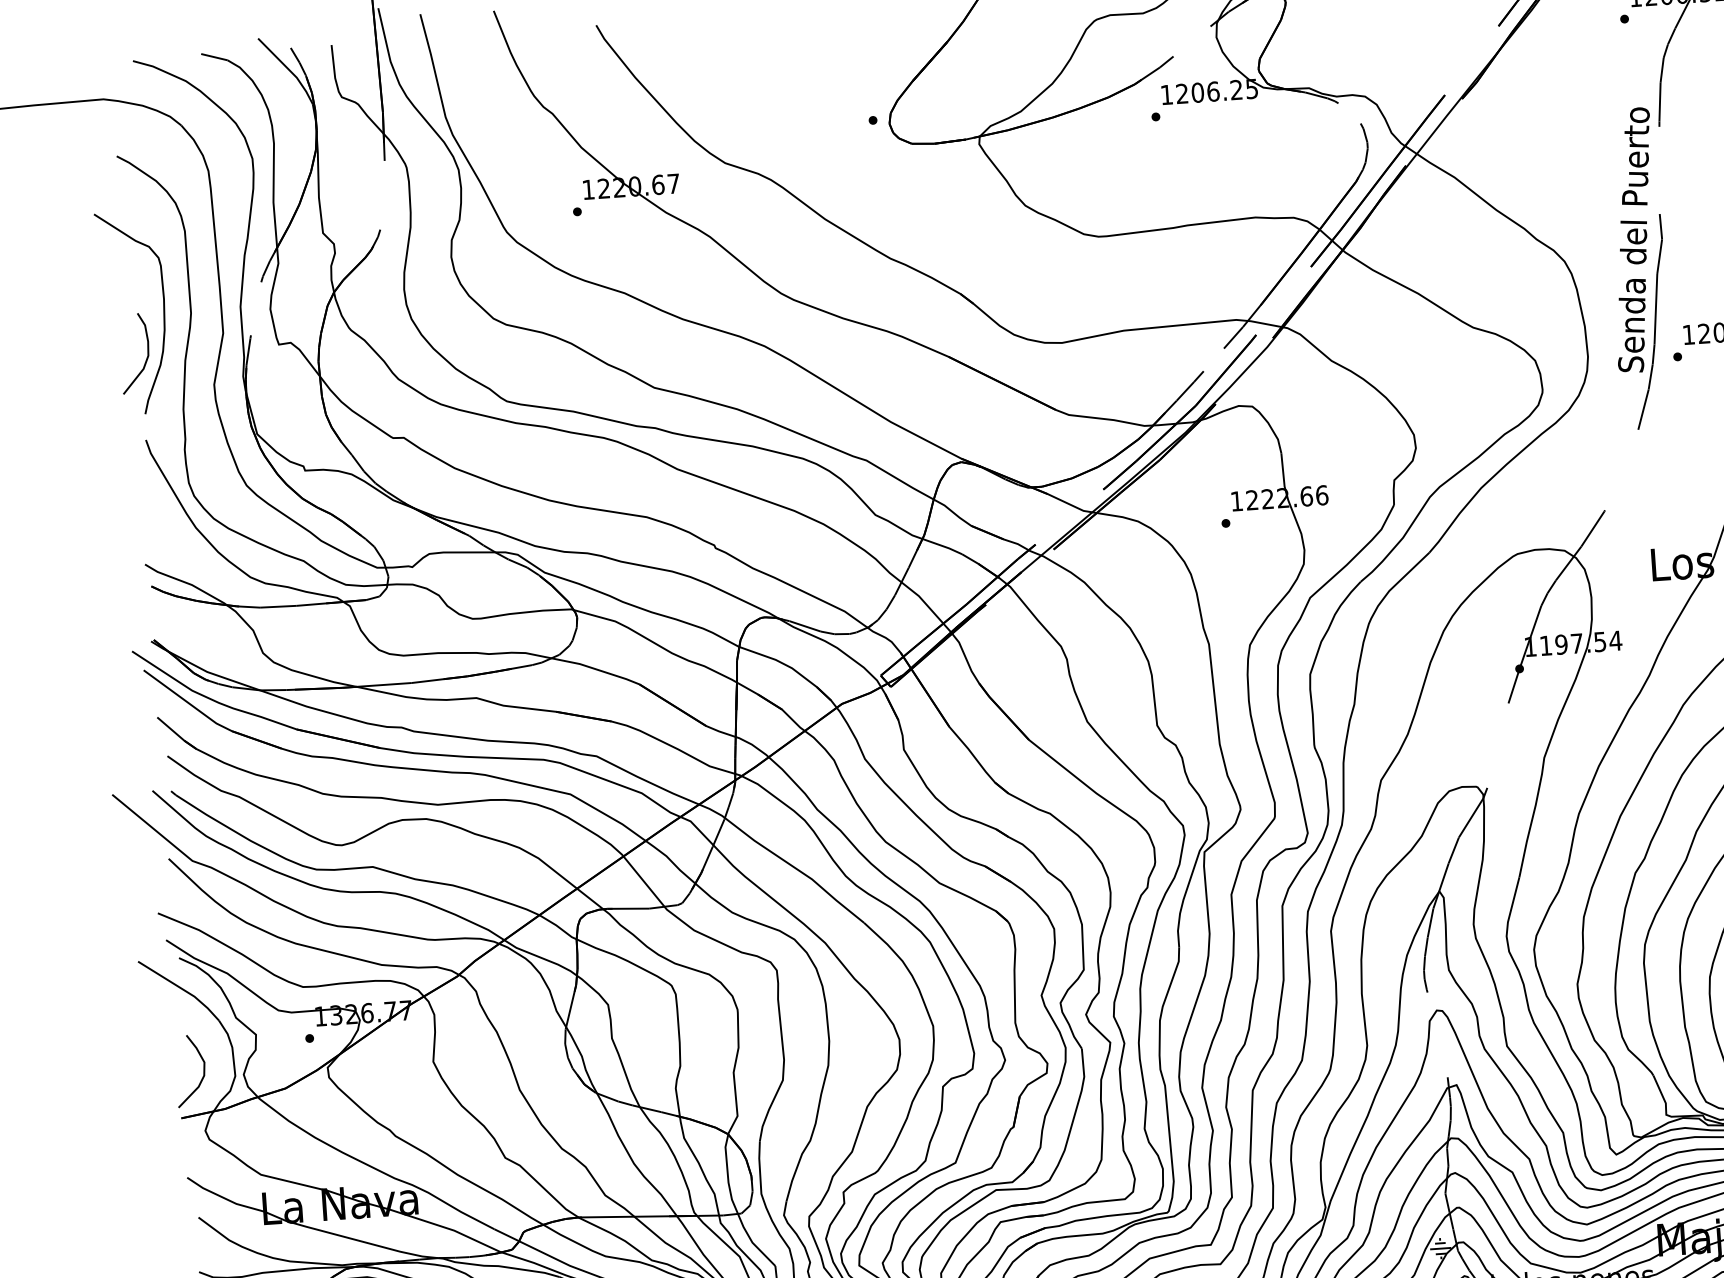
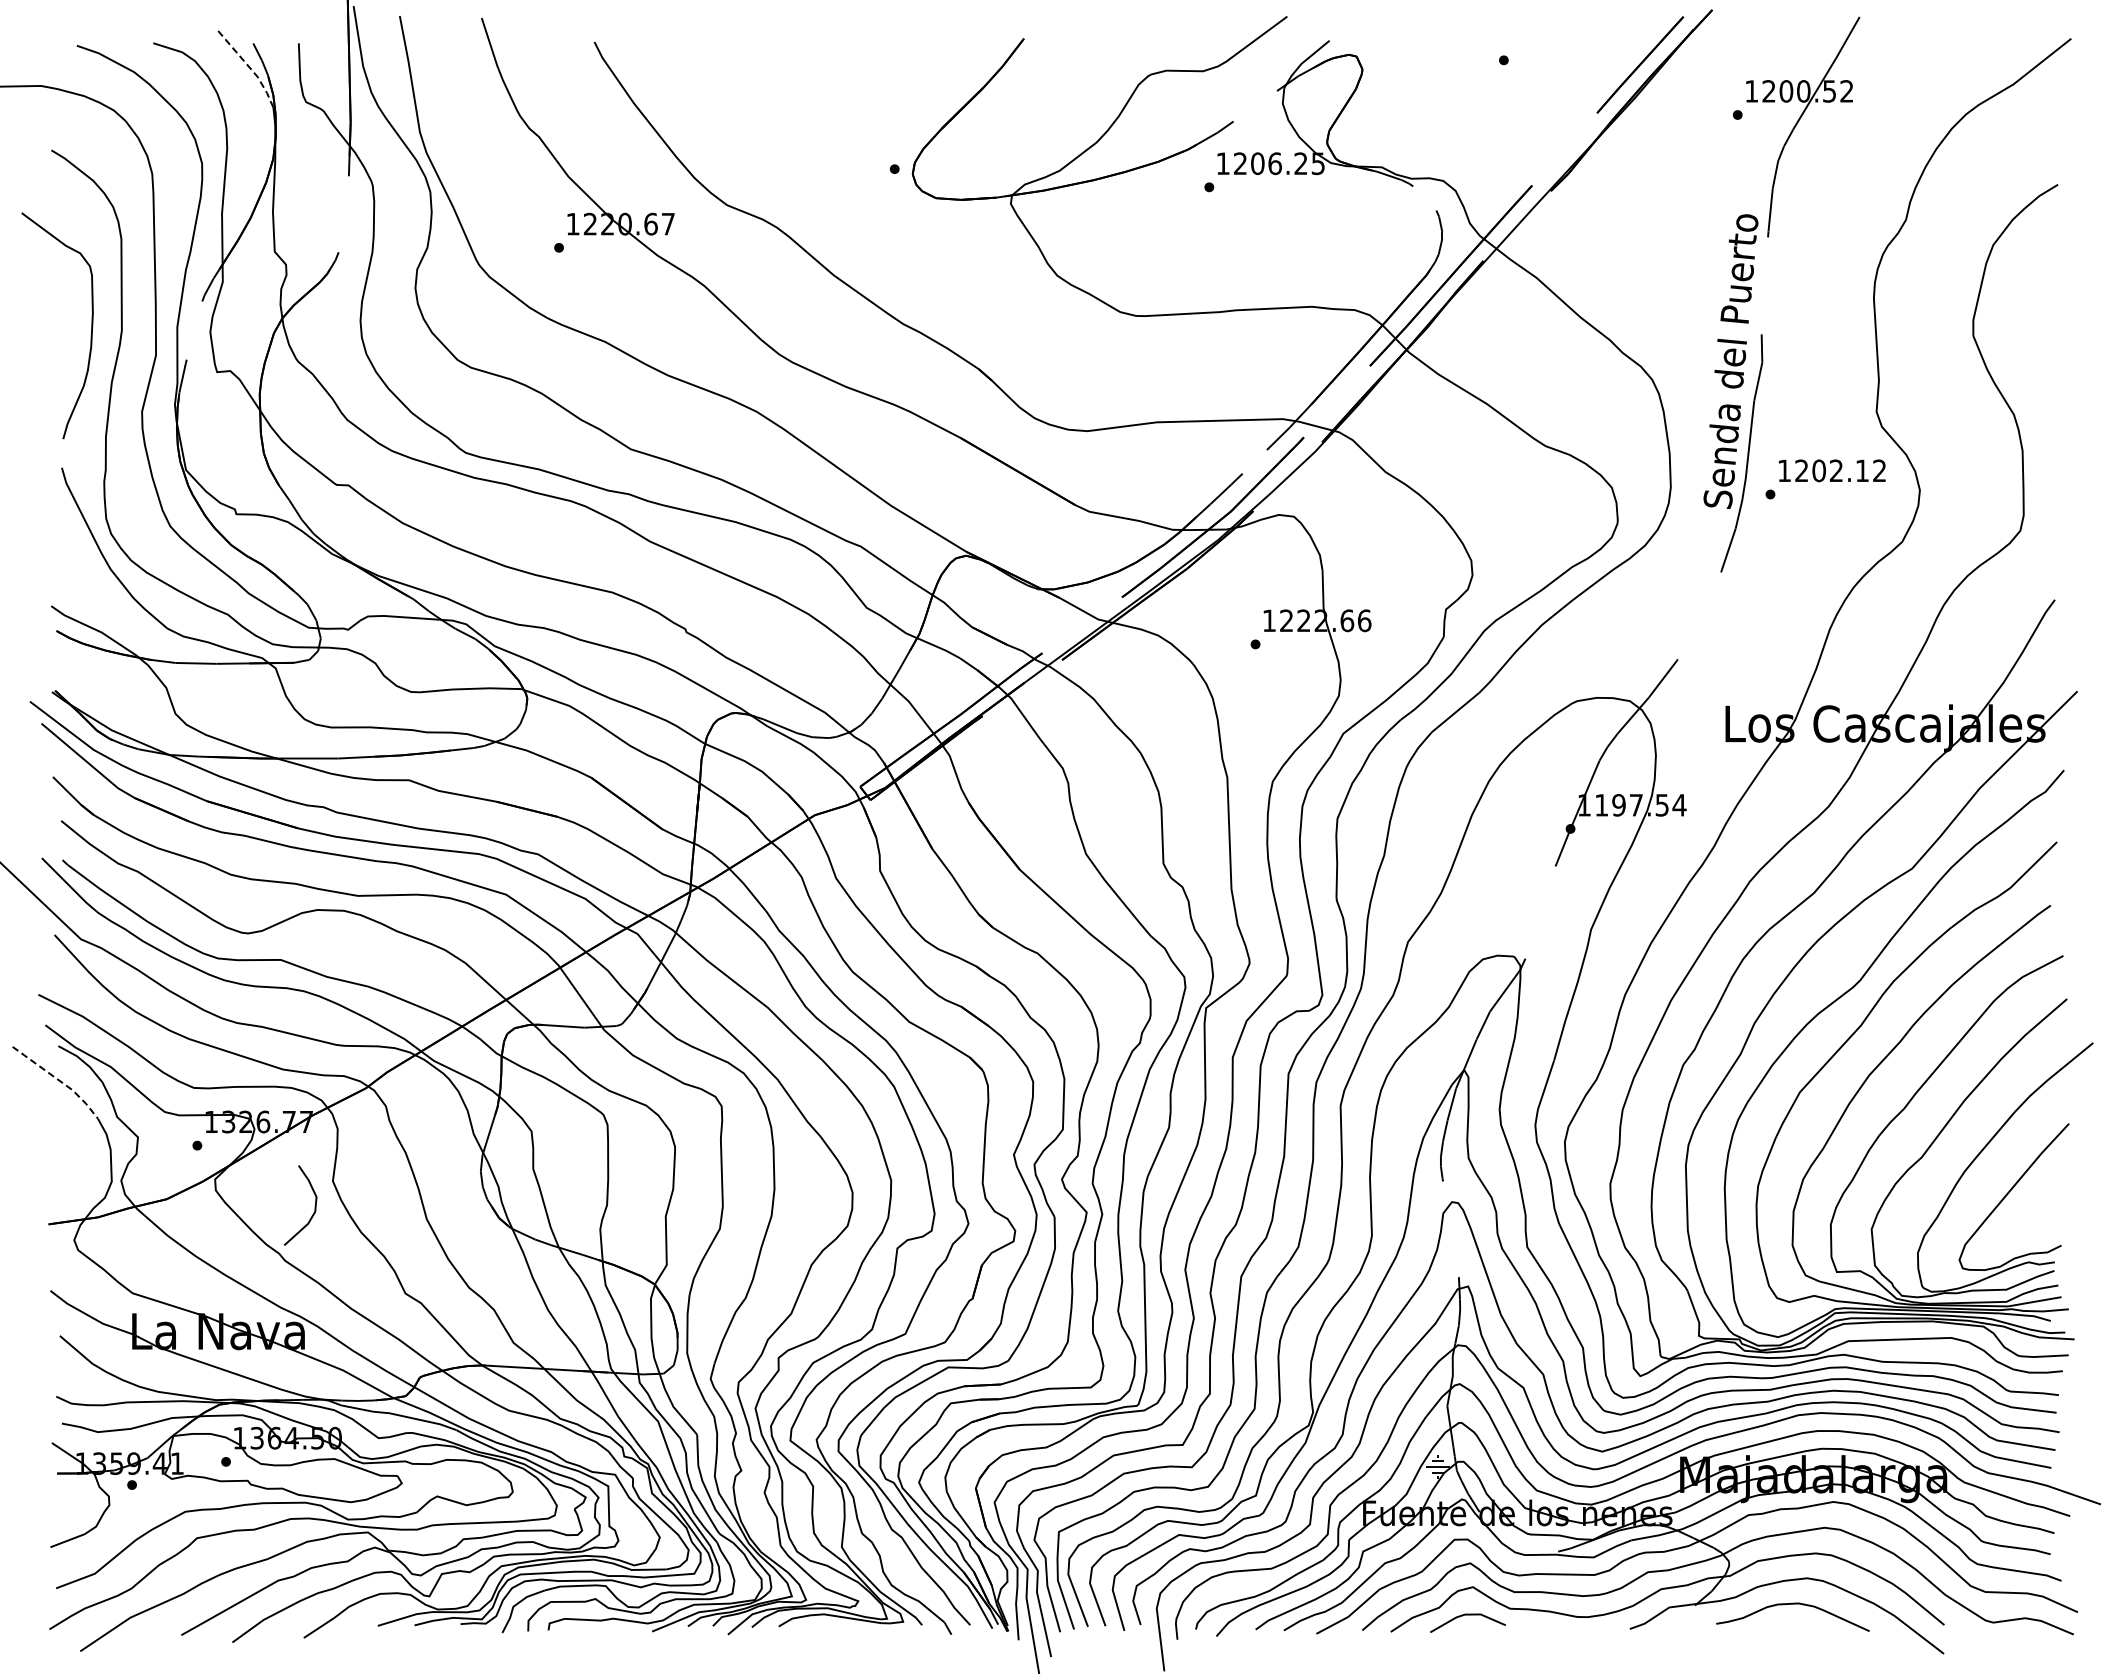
line: (288, 69) -> (249, 67), solid -> dashed
curve: (146, 358) -> (68, 377), removed
line: (182, 988) -> (59, 1080), solid -> dashed
curve: (203, 1070) -> (314, 1205), moved

